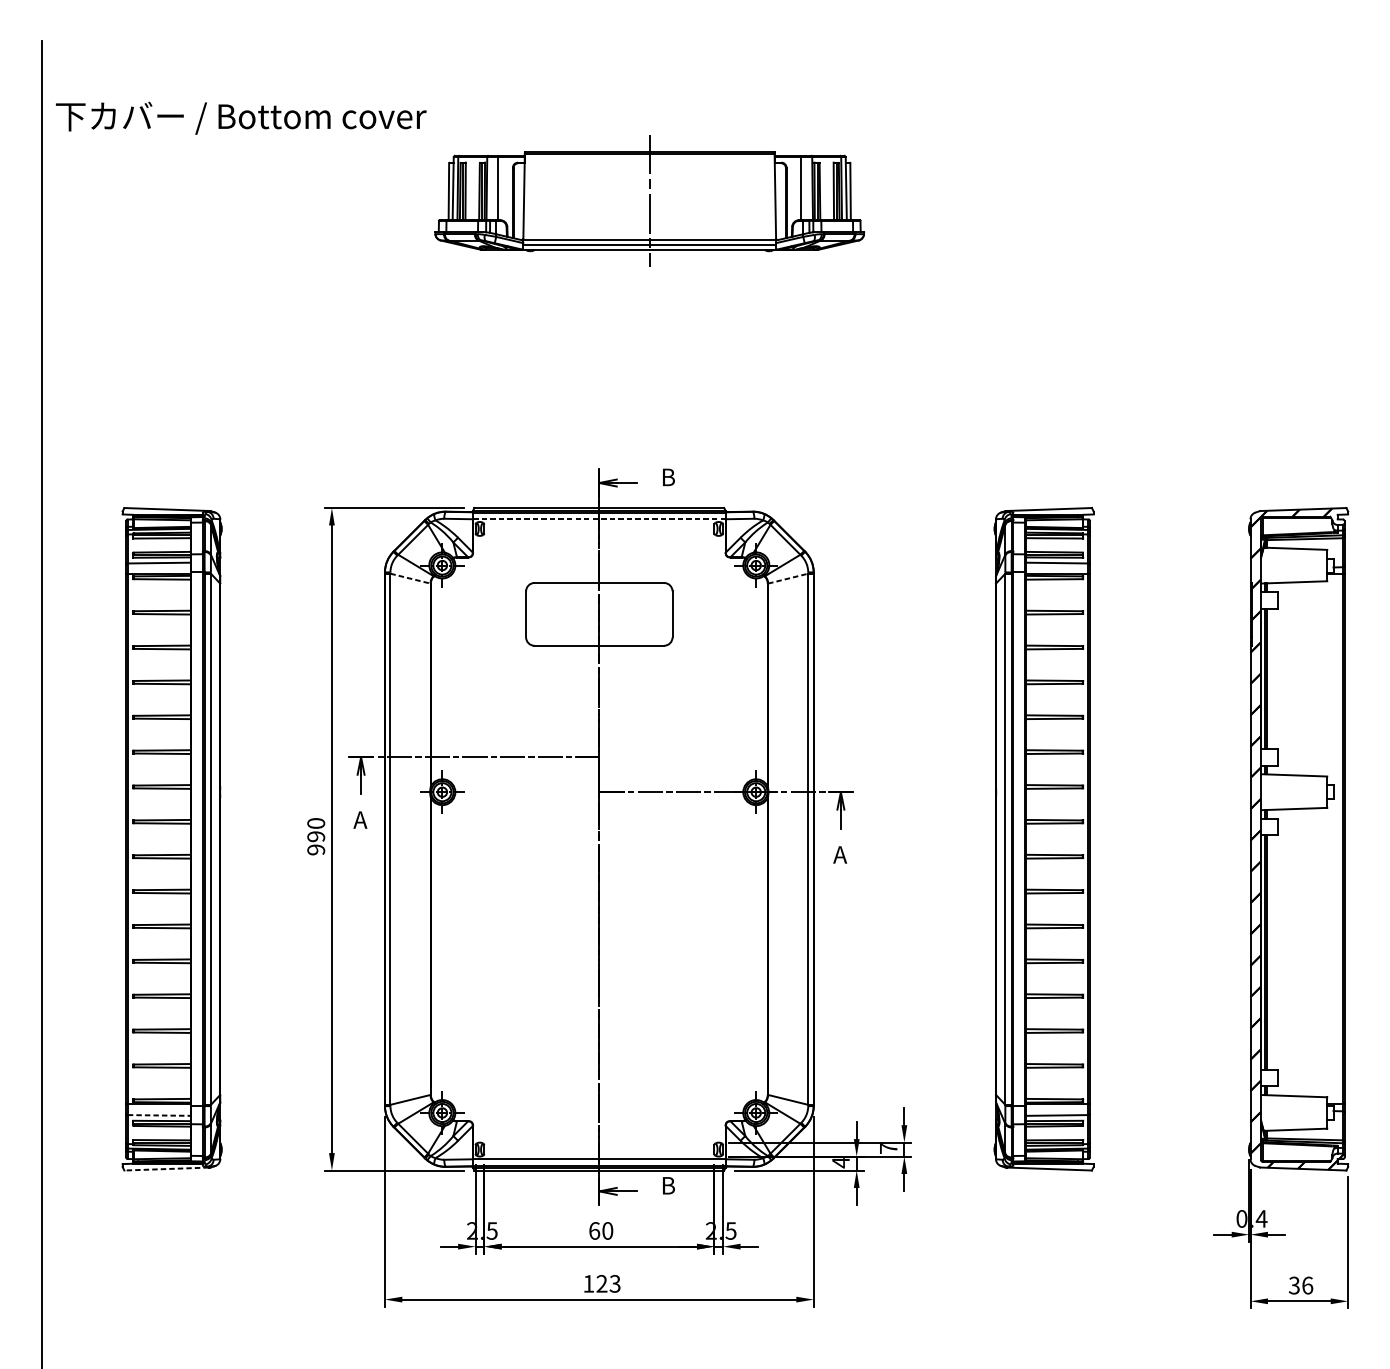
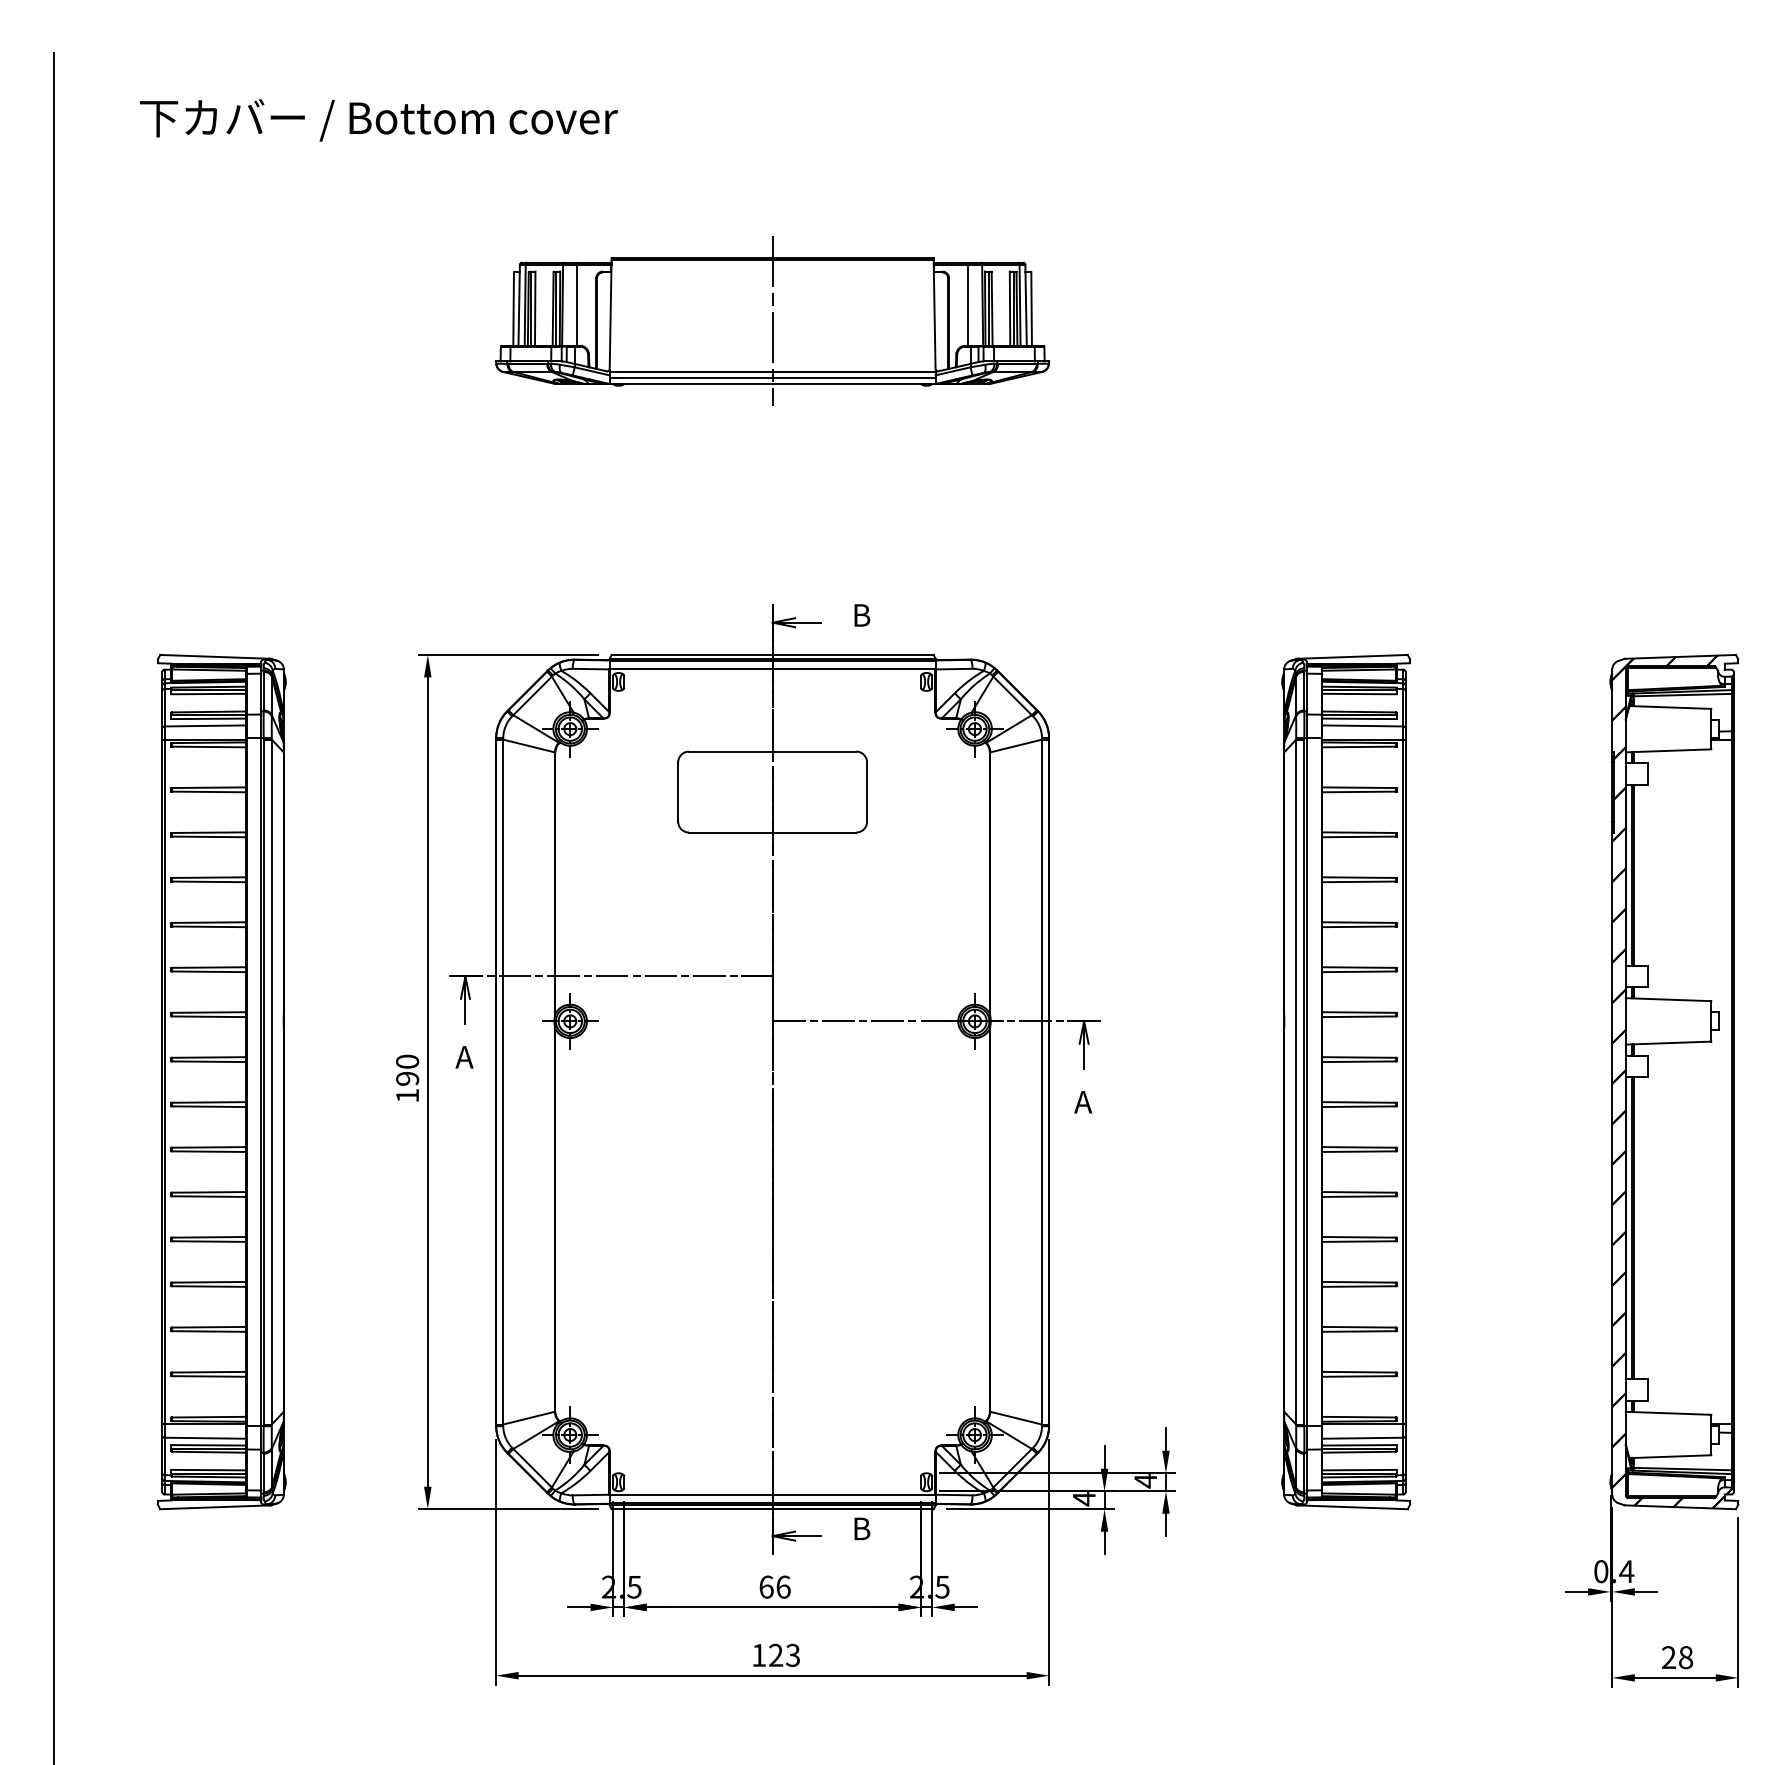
text: (240, 118) -> (378, 120), moved
part: (649, 200) -> (772, 320), moved
line: (599, 519) -> (772, 669), dashed -> solid
line: (410, 579) -> (529, 746), dashed -> solid
line: (788, 579) -> (1016, 746), dashed -> solid
text: (316, 849) -> (407, 1095), 990 -> 190
line: (159, 1115) -> (205, 1438), dashed -> solid
text: (888, 1149) -> (1145, 1481), 7 -> 4
line: (166, 1169) -> (214, 1507), dashed -> solid
text: (607, 1230) -> (783, 1586), 60 -> 66
text: (1301, 1285) -> (1677, 1657), 36 -> 28

